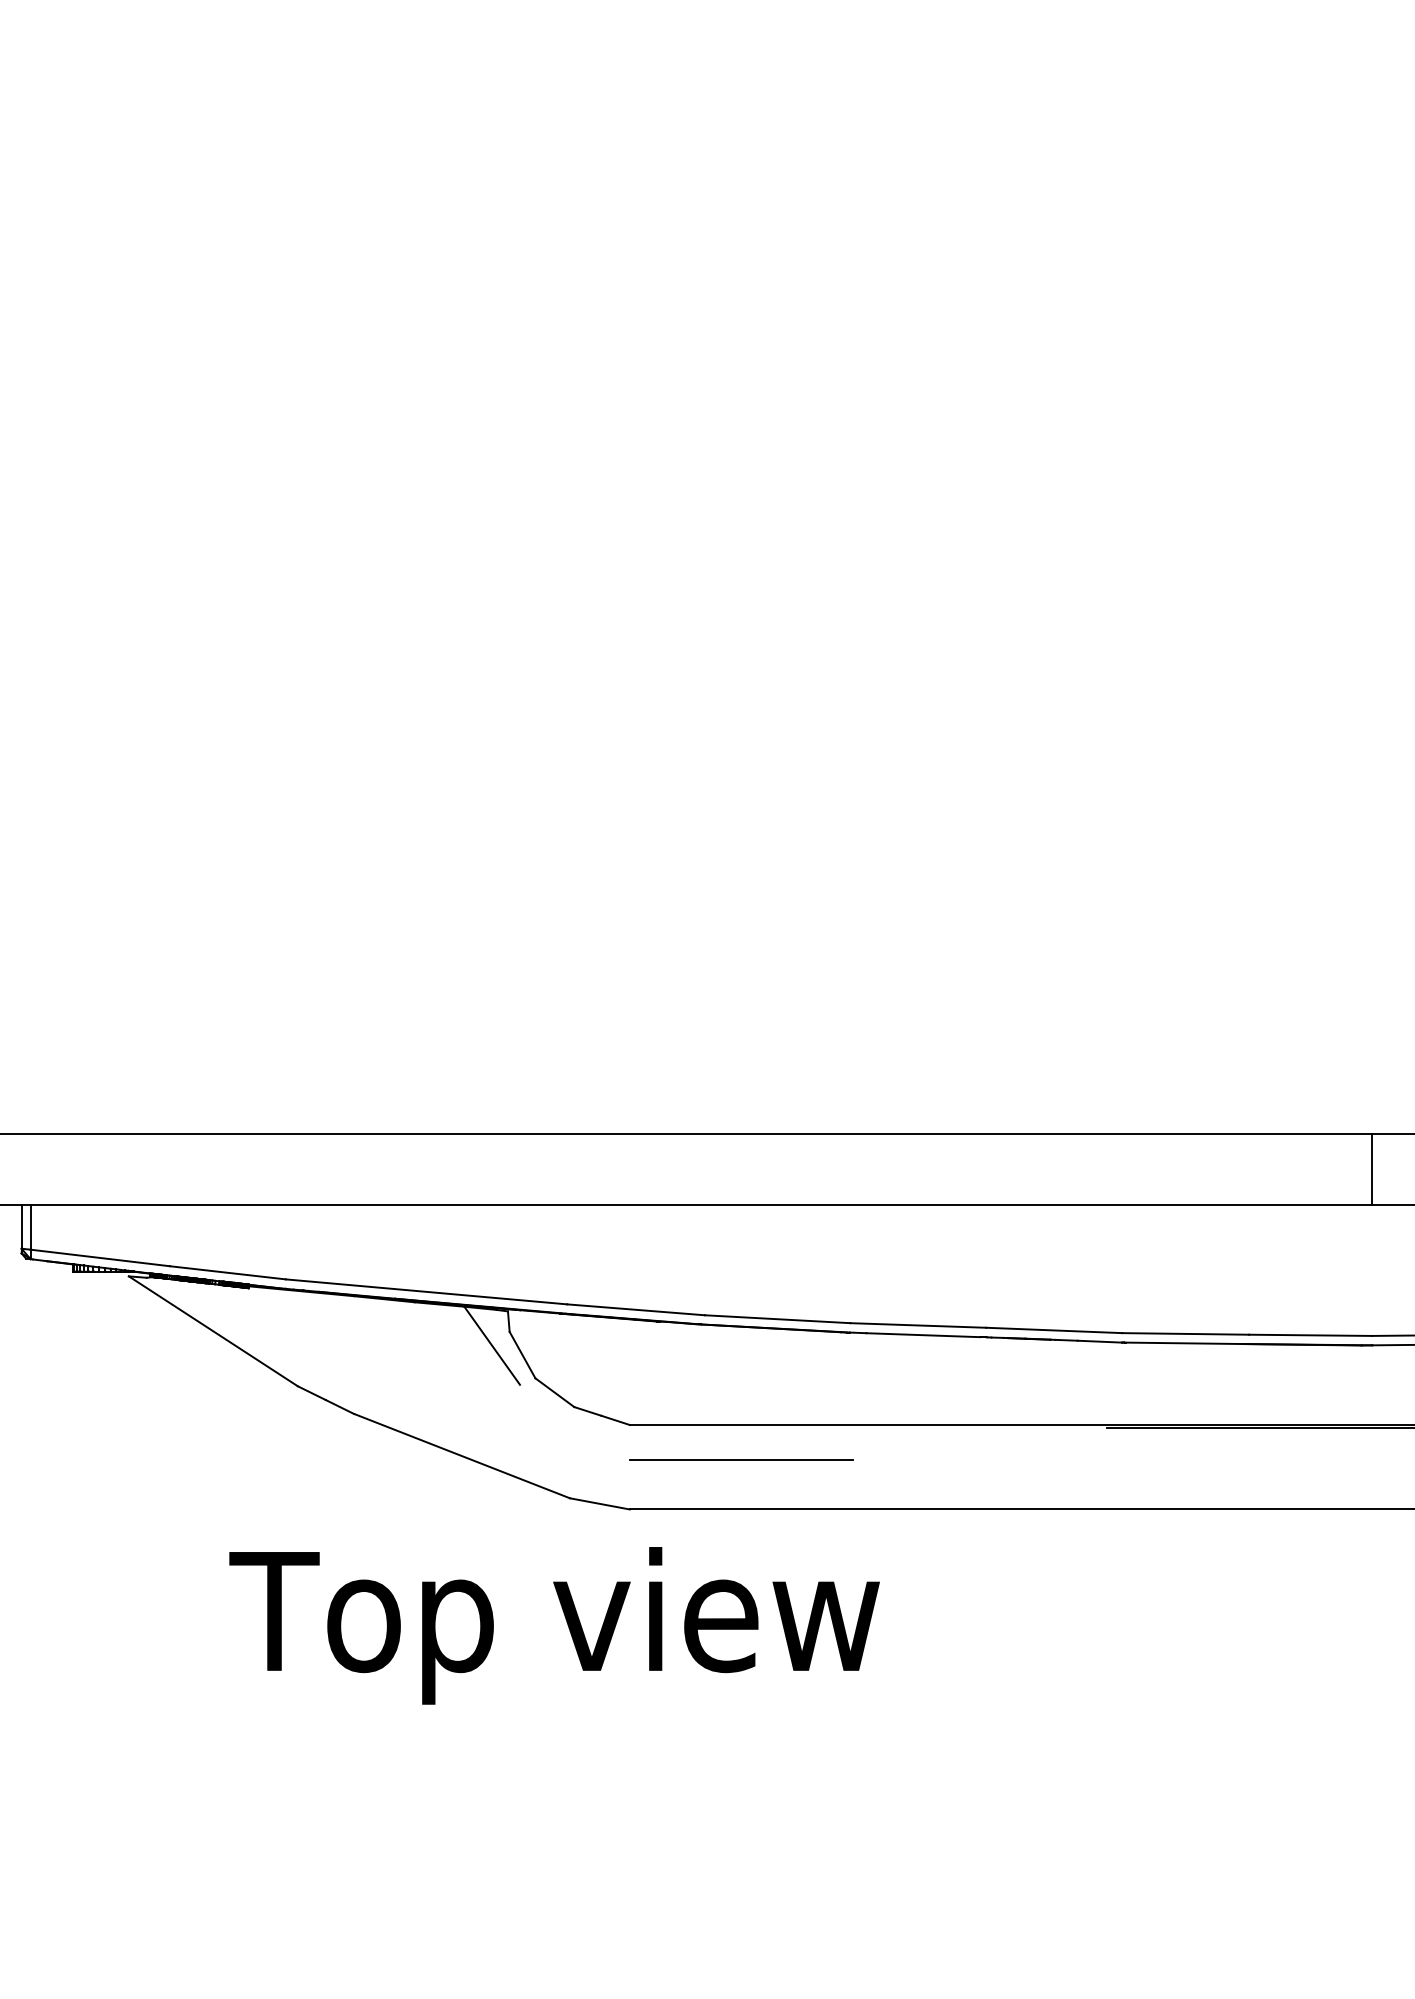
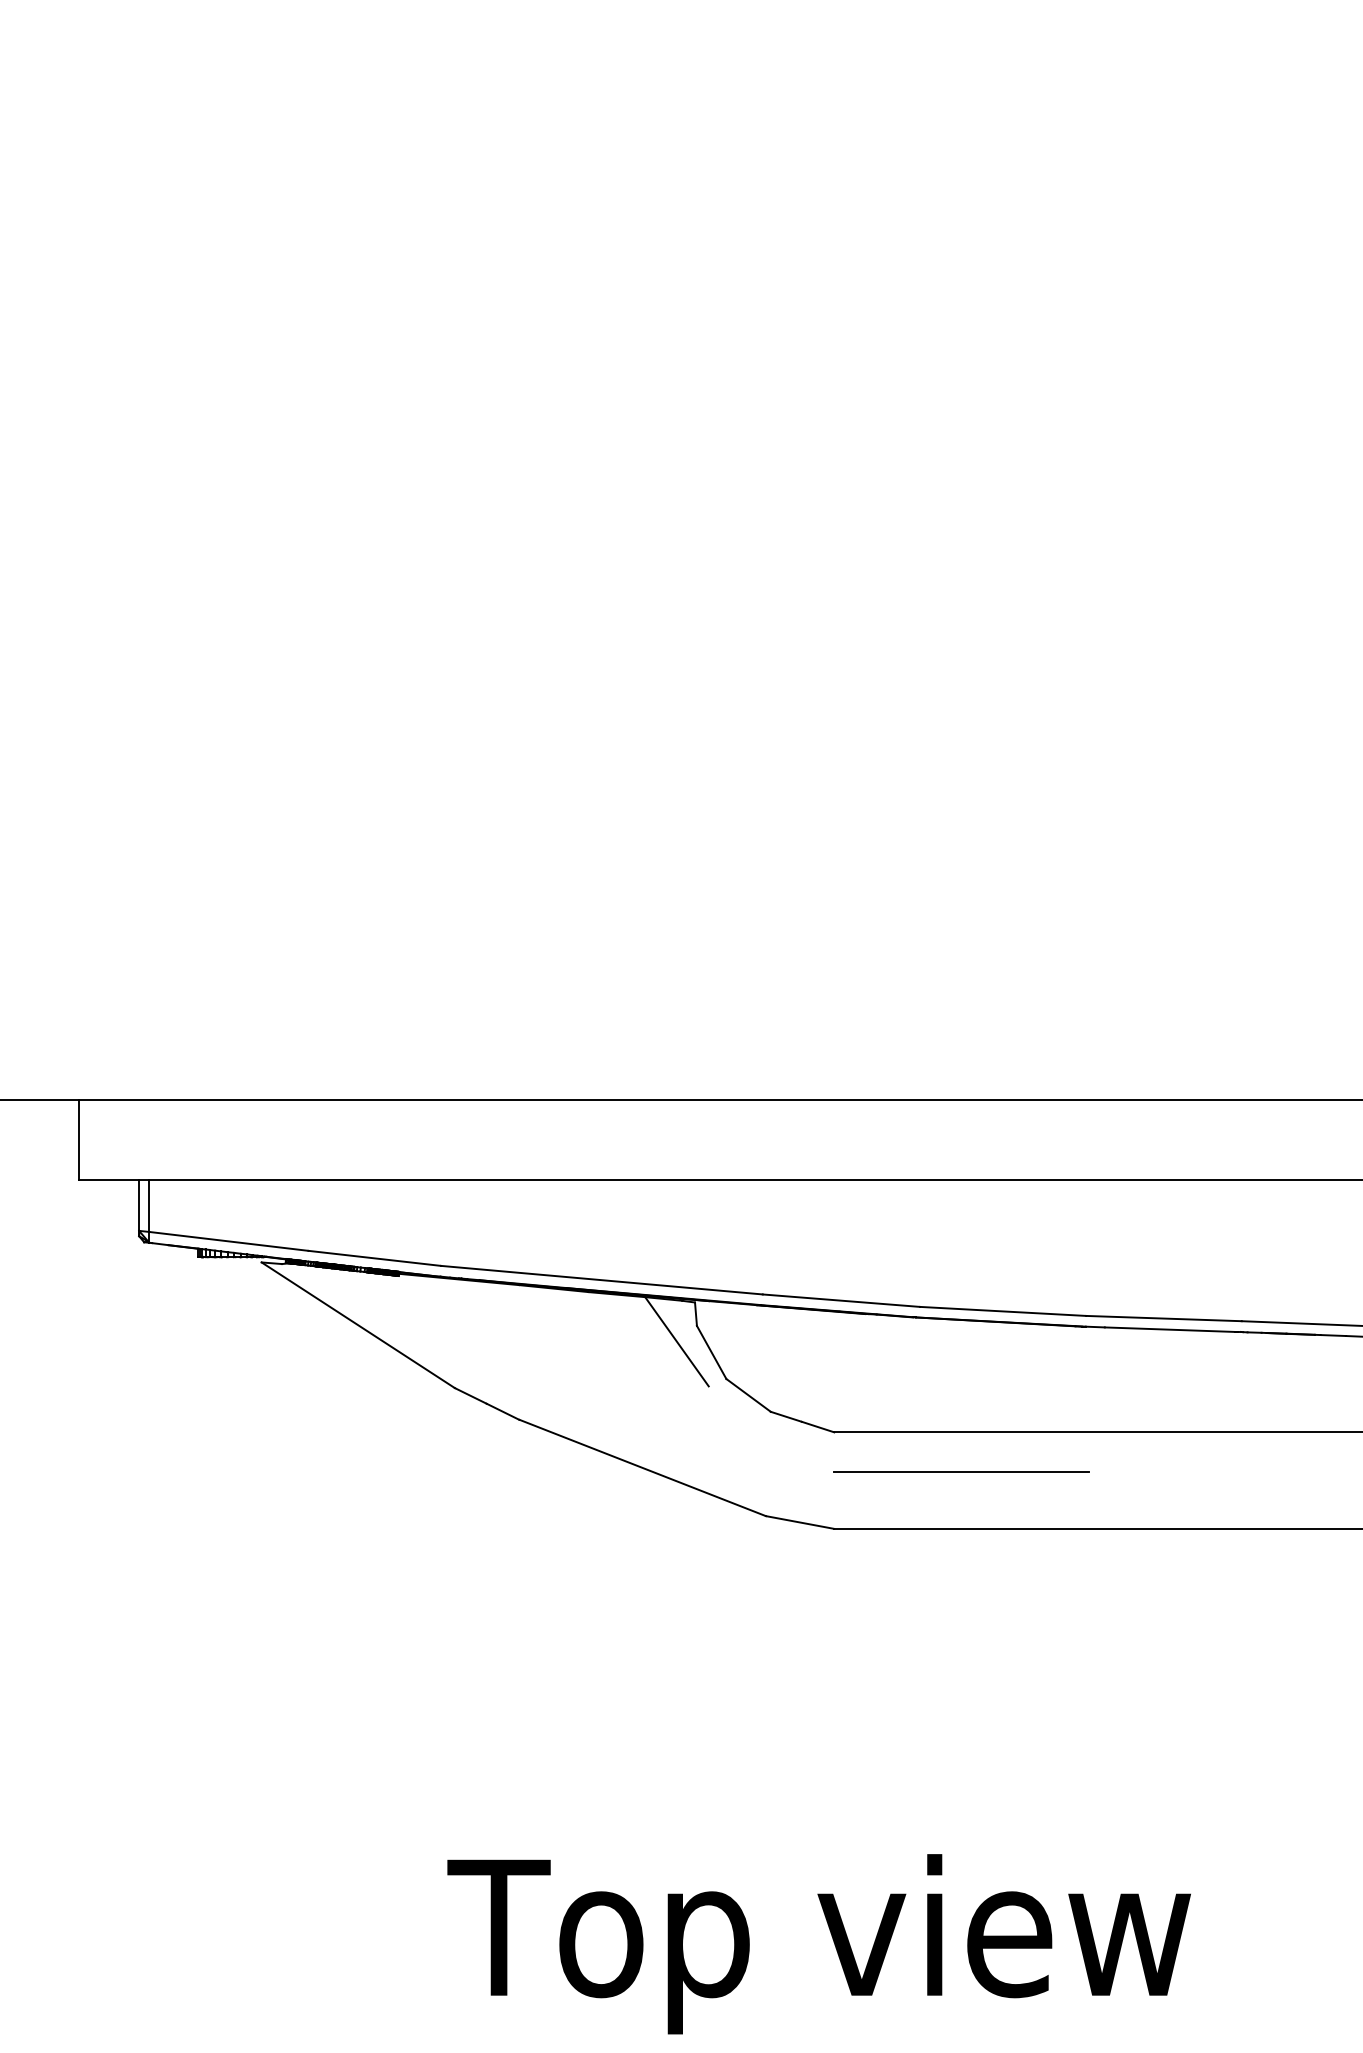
text: (554, 1625) -> (819, 1943), moved

